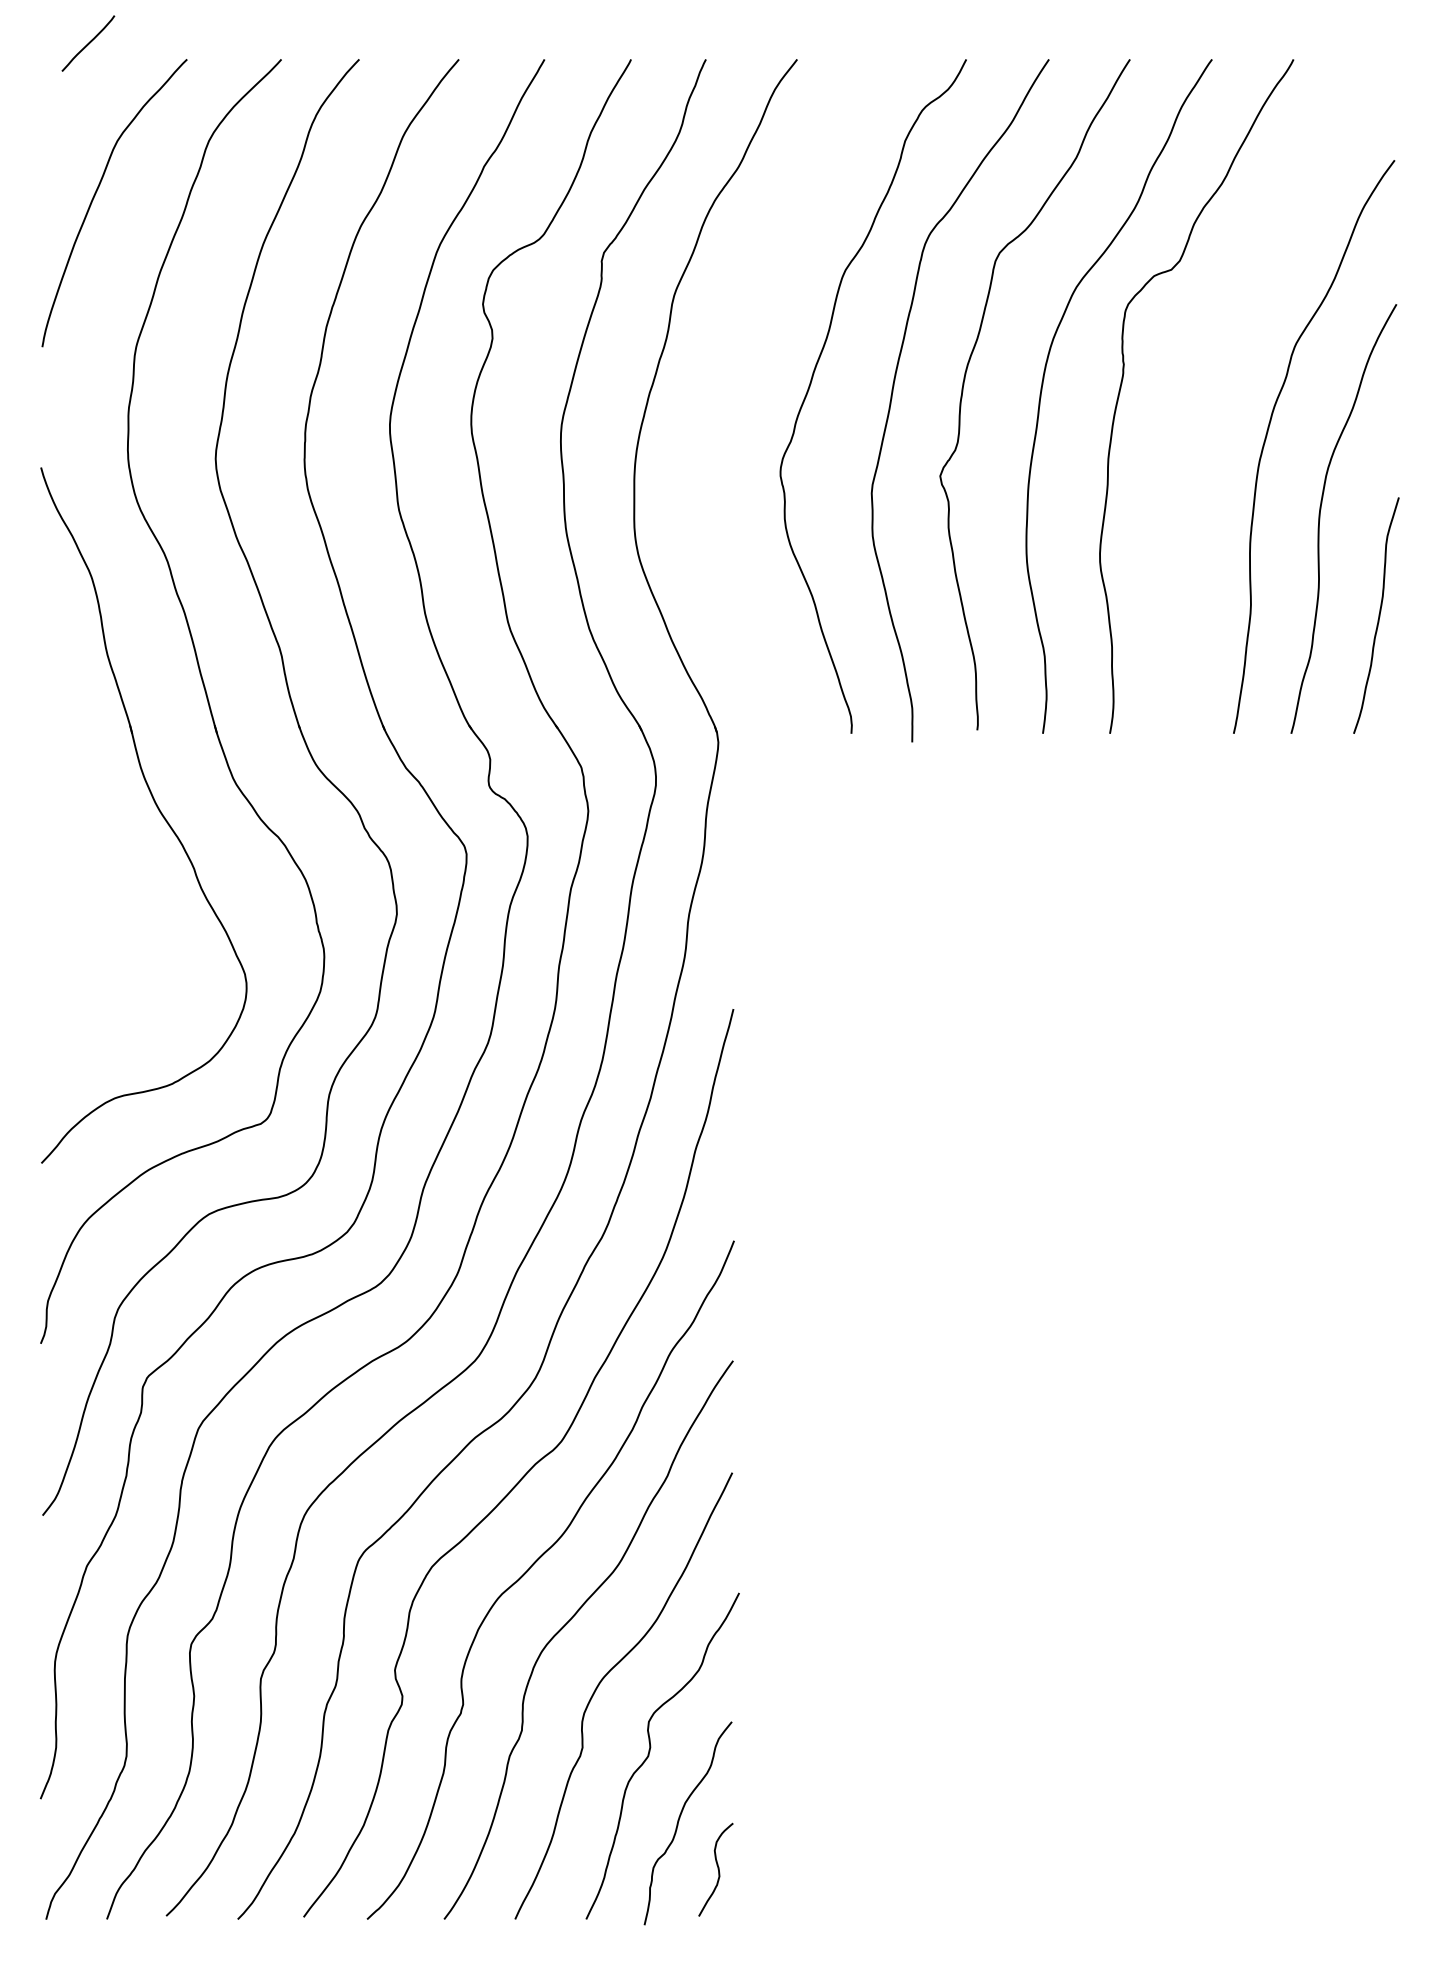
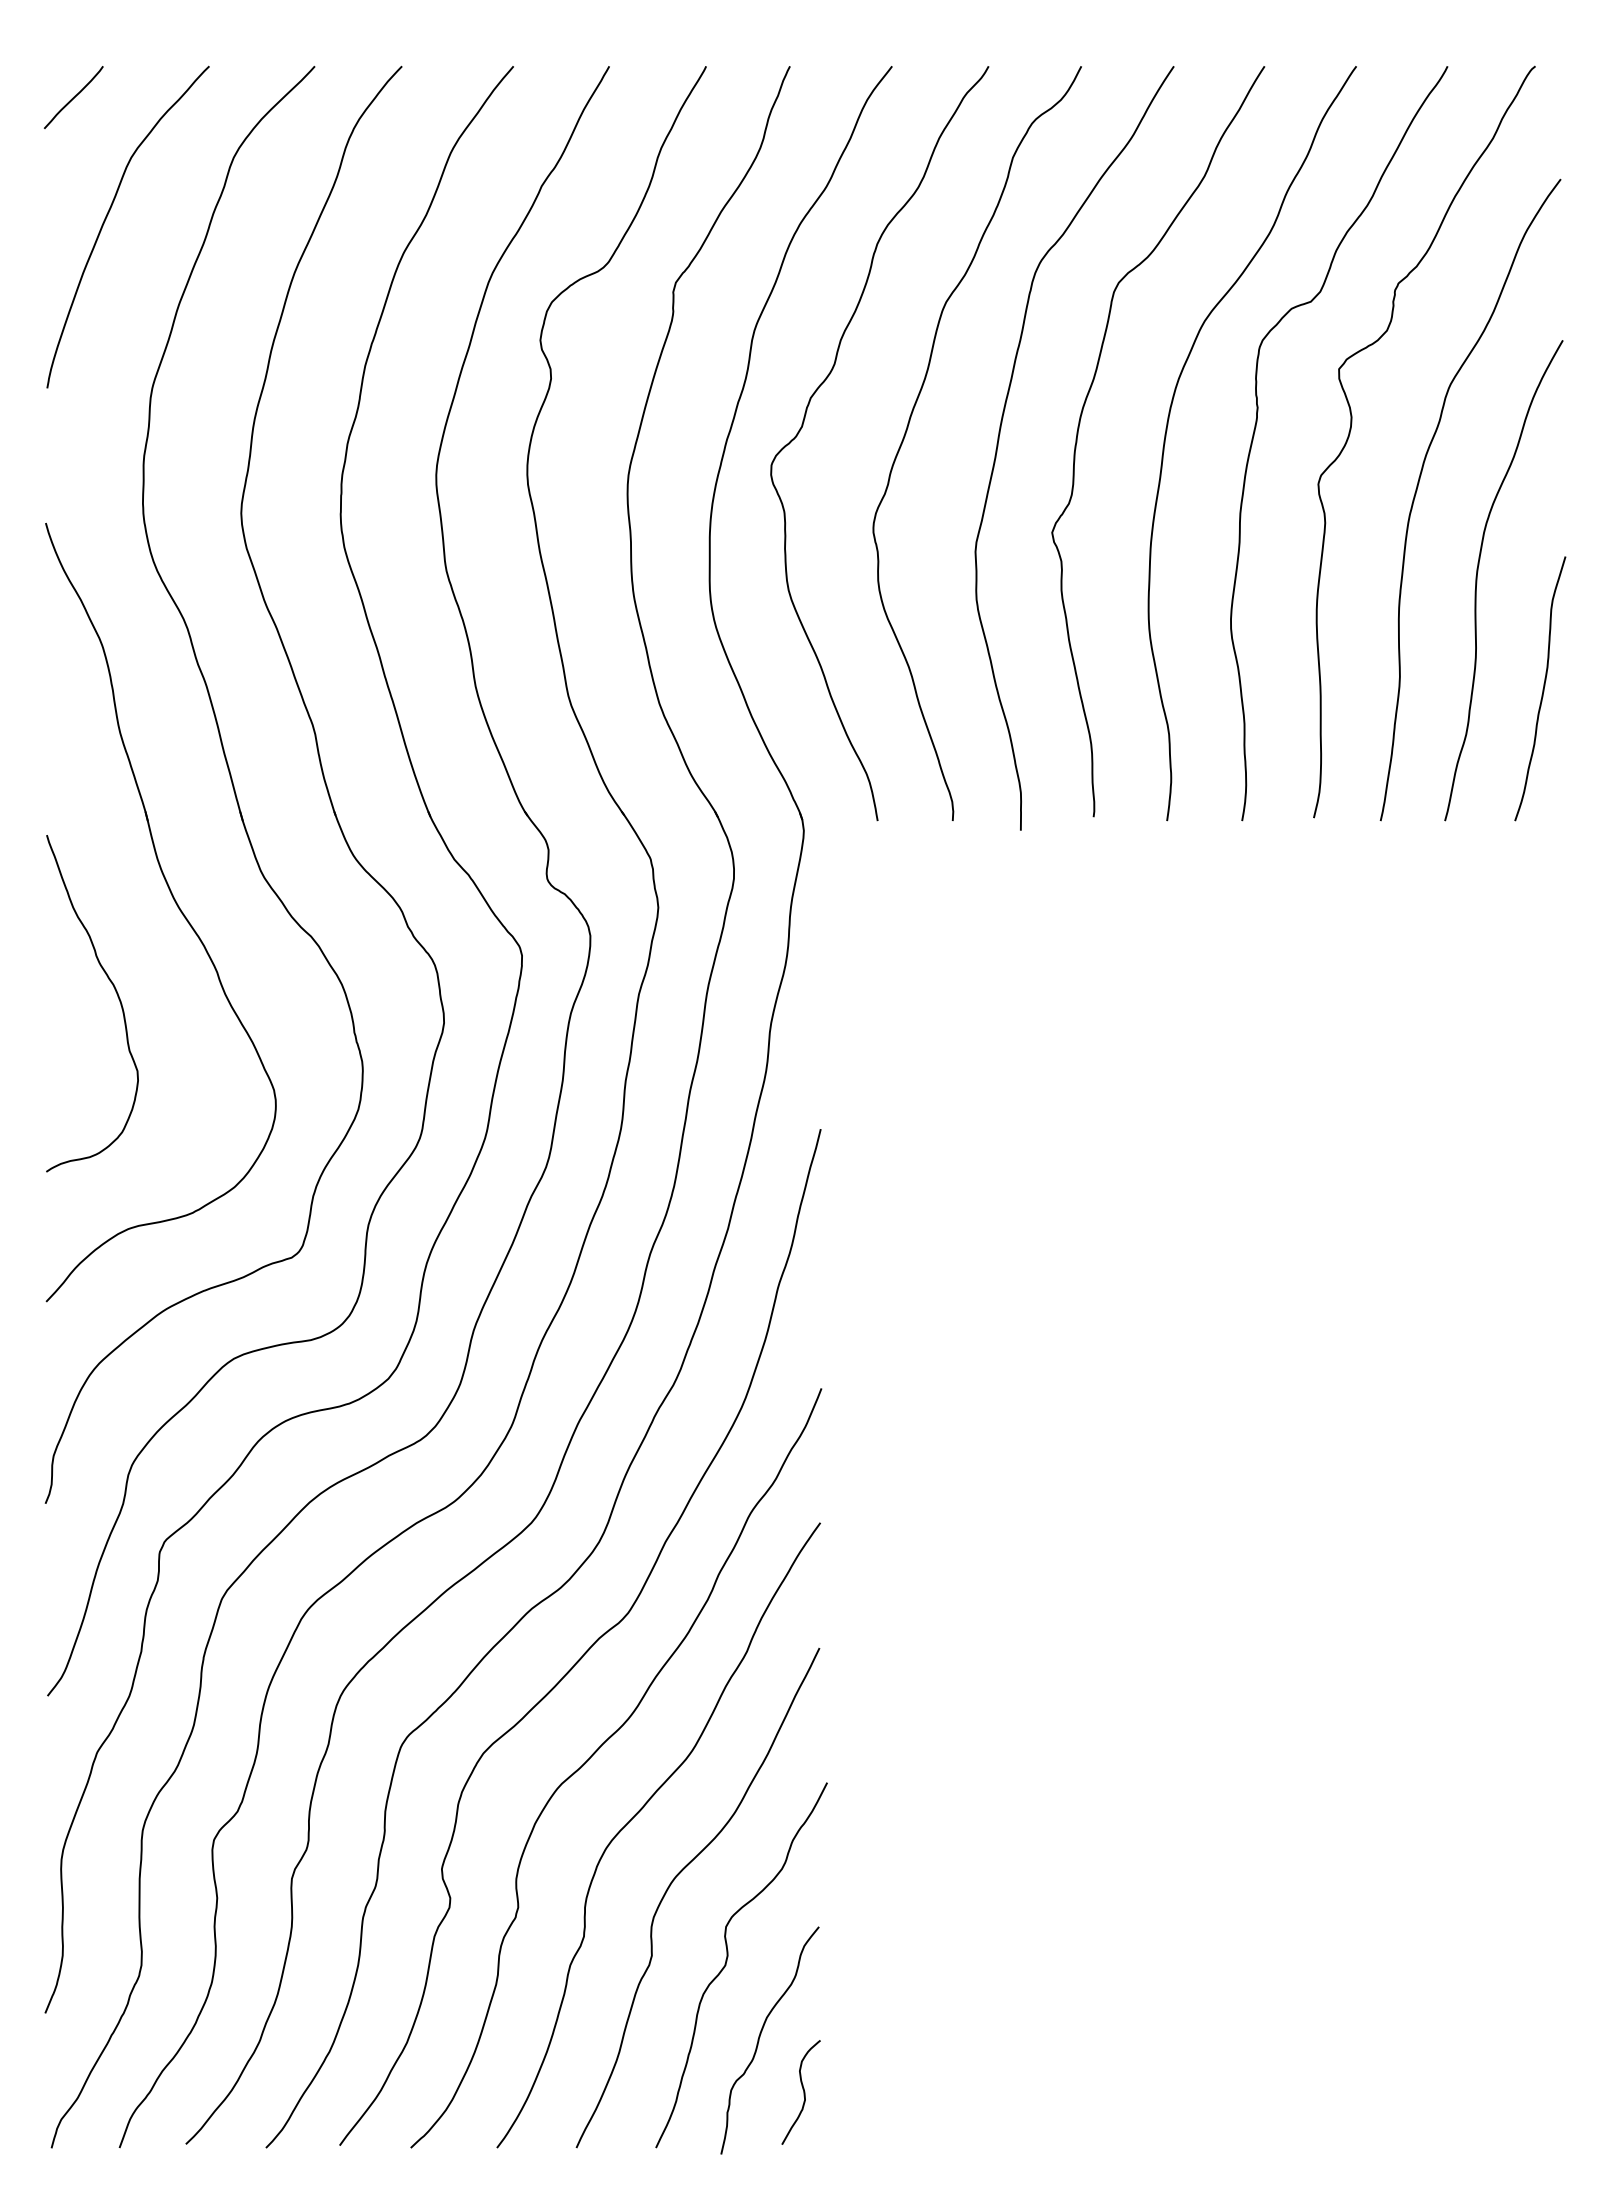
curve: (88, 43) -> (73, 97), moved
curve: (718, 377) -> (804, 422), added
curve: (1207, 384) -> (1351, 430), added
curve: (103, 886) -> (115, 992), added

